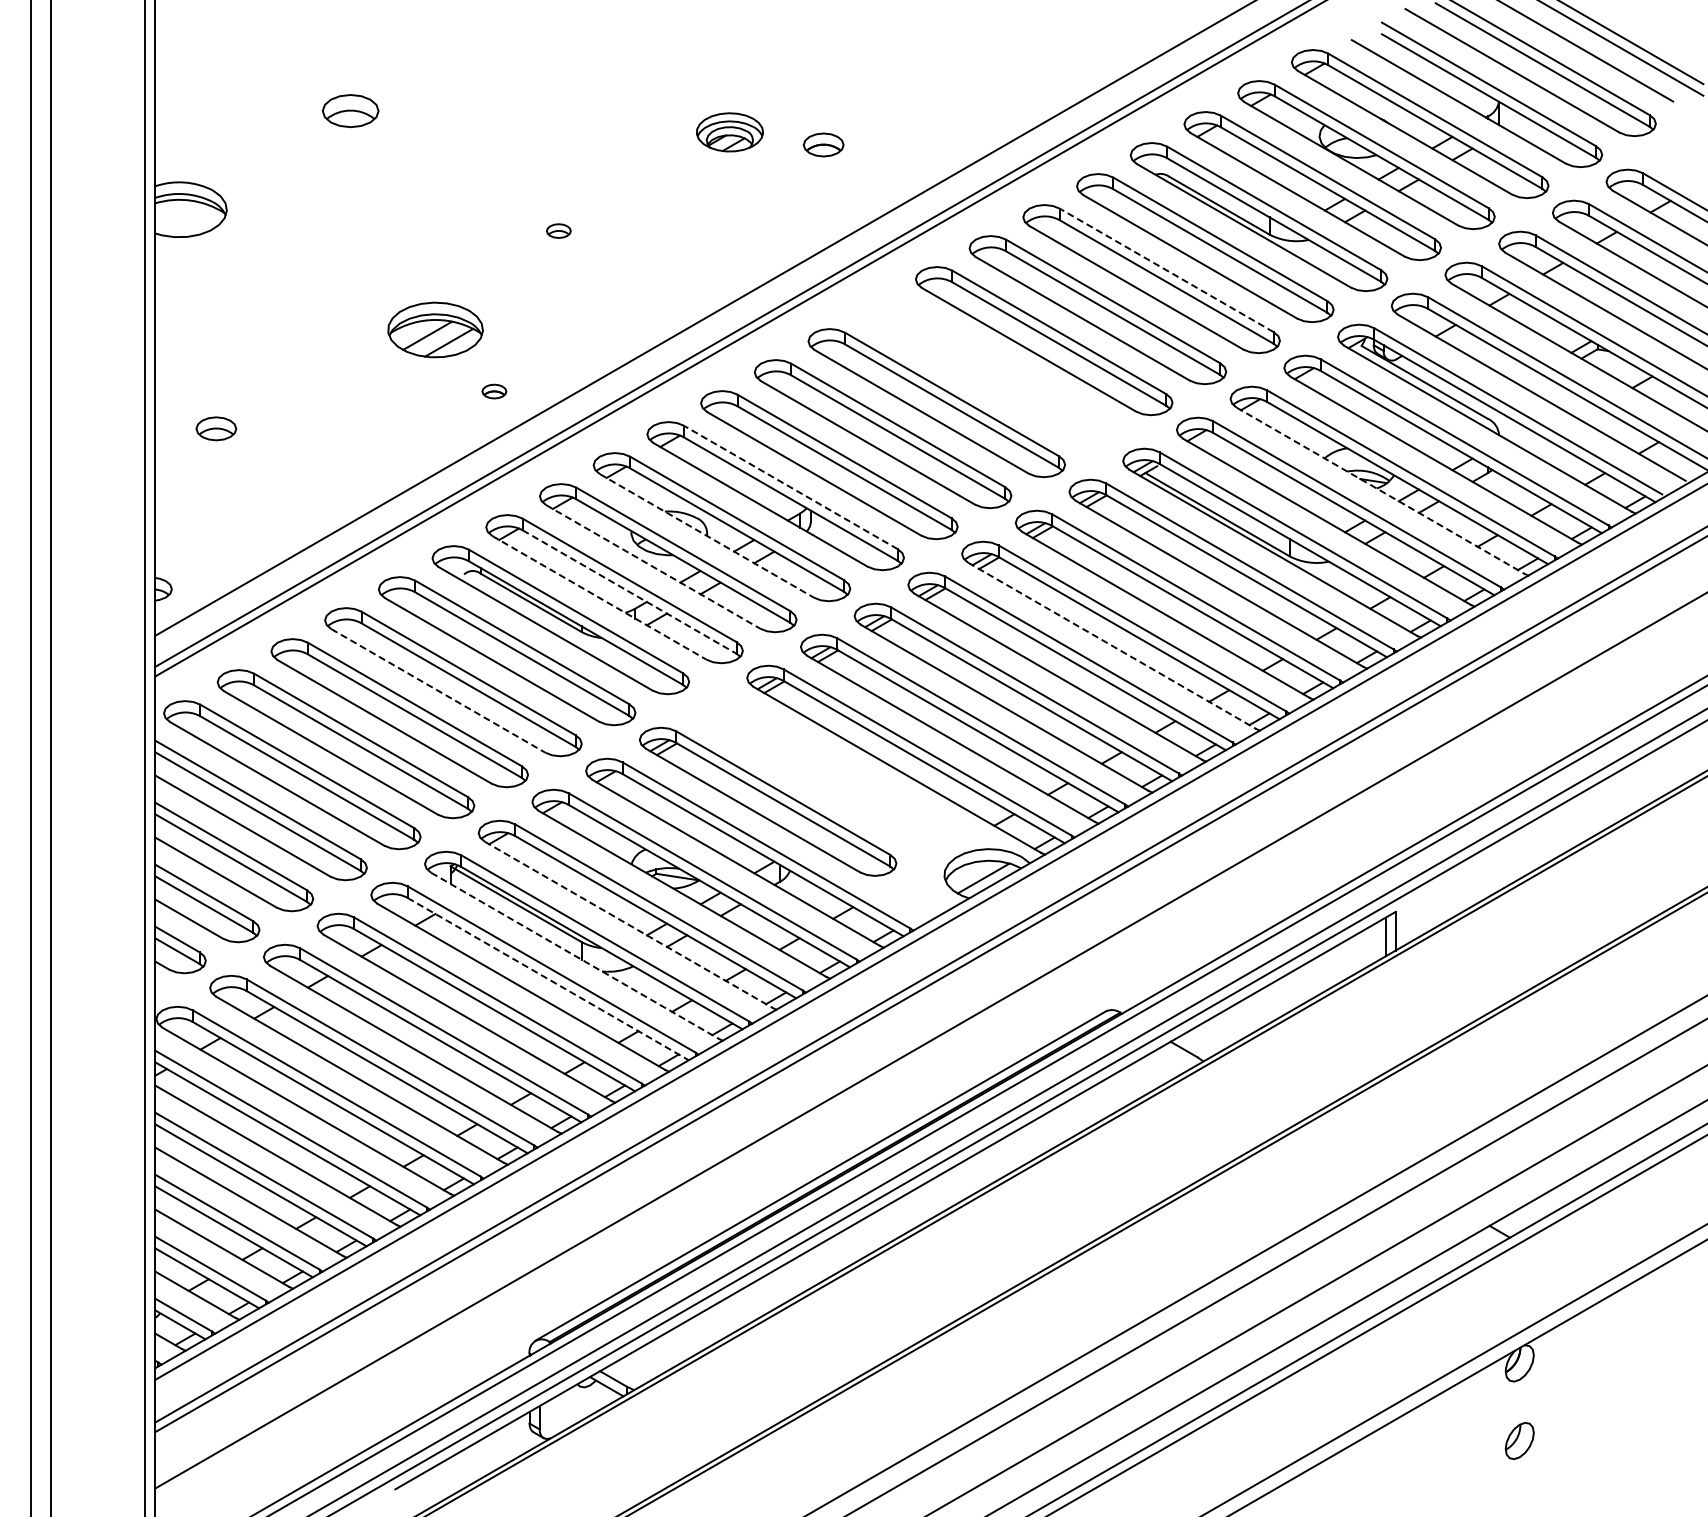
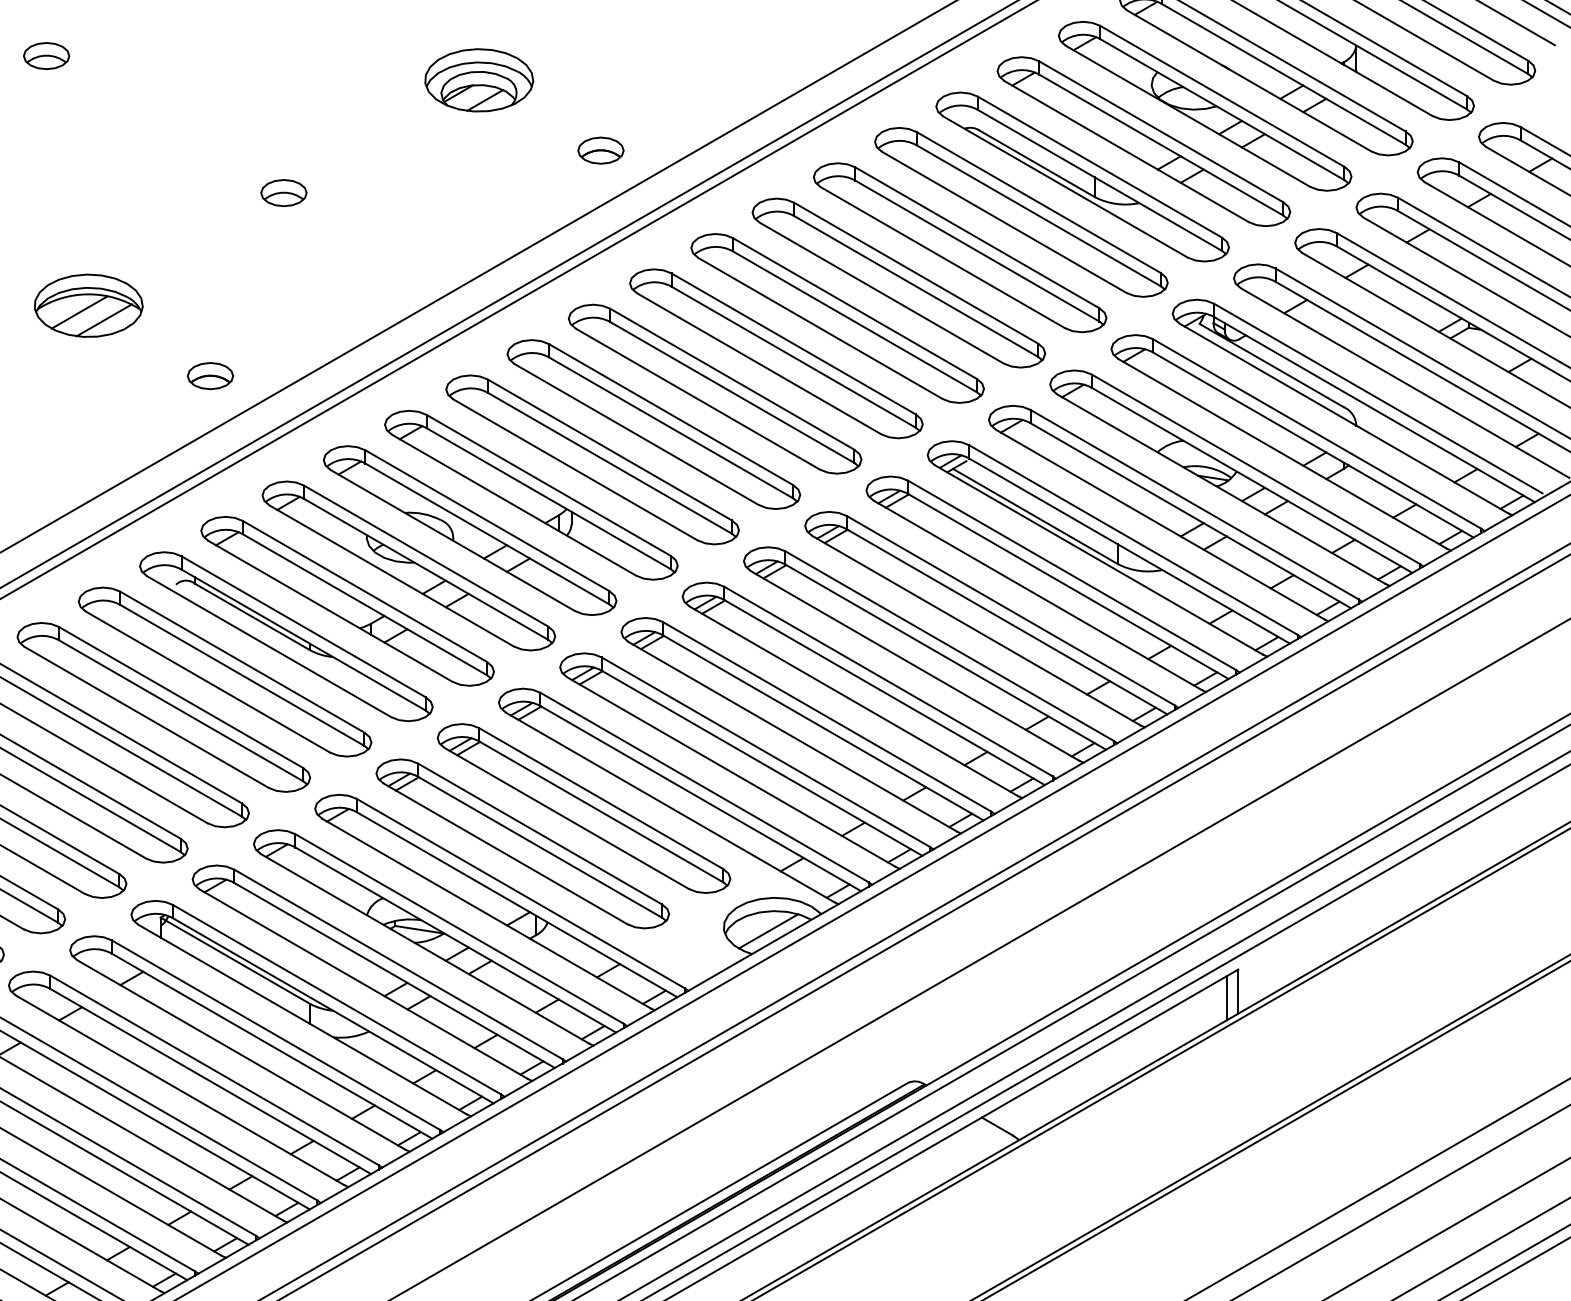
part: (350, 110) -> (46, 55), size x0.71
part: (729, 132) -> (478, 80), size x1.43
part: (823, 144) -> (600, 150), moved
part: (558, 230) -> (283, 192), size x1.67
line: (1166, 270) -> (977, 237), dashed -> solid
part: (435, 329) -> (88, 305), moved
part: (990, 372) -> (776, 354), added
part: (494, 391) -> (210, 375), size x1.67
line: (790, 487) -> (548, 485), dashed -> solid
line: (1381, 491) -> (1222, 489), dashed -> solid
line: (706, 535) -> (452, 540), dashed -> solid
line: (653, 566) -> (392, 575), dashed -> solid
line: (629, 592) -> (364, 605), dashed -> solid
line: (599, 597) -> (330, 610), dashed -> solid
line: (1112, 646) -> (915, 666), dashed -> solid
line: (438, 690) -> (146, 716), dashed -> solid
part: (821, 770) -> (583, 808), added
line: (629, 925) -> (364, 984), dashed -> solid
line: (575, 956) -> (303, 1020), dashed -> solid
line: (548, 979) -> (272, 1046), dashed -> solid

